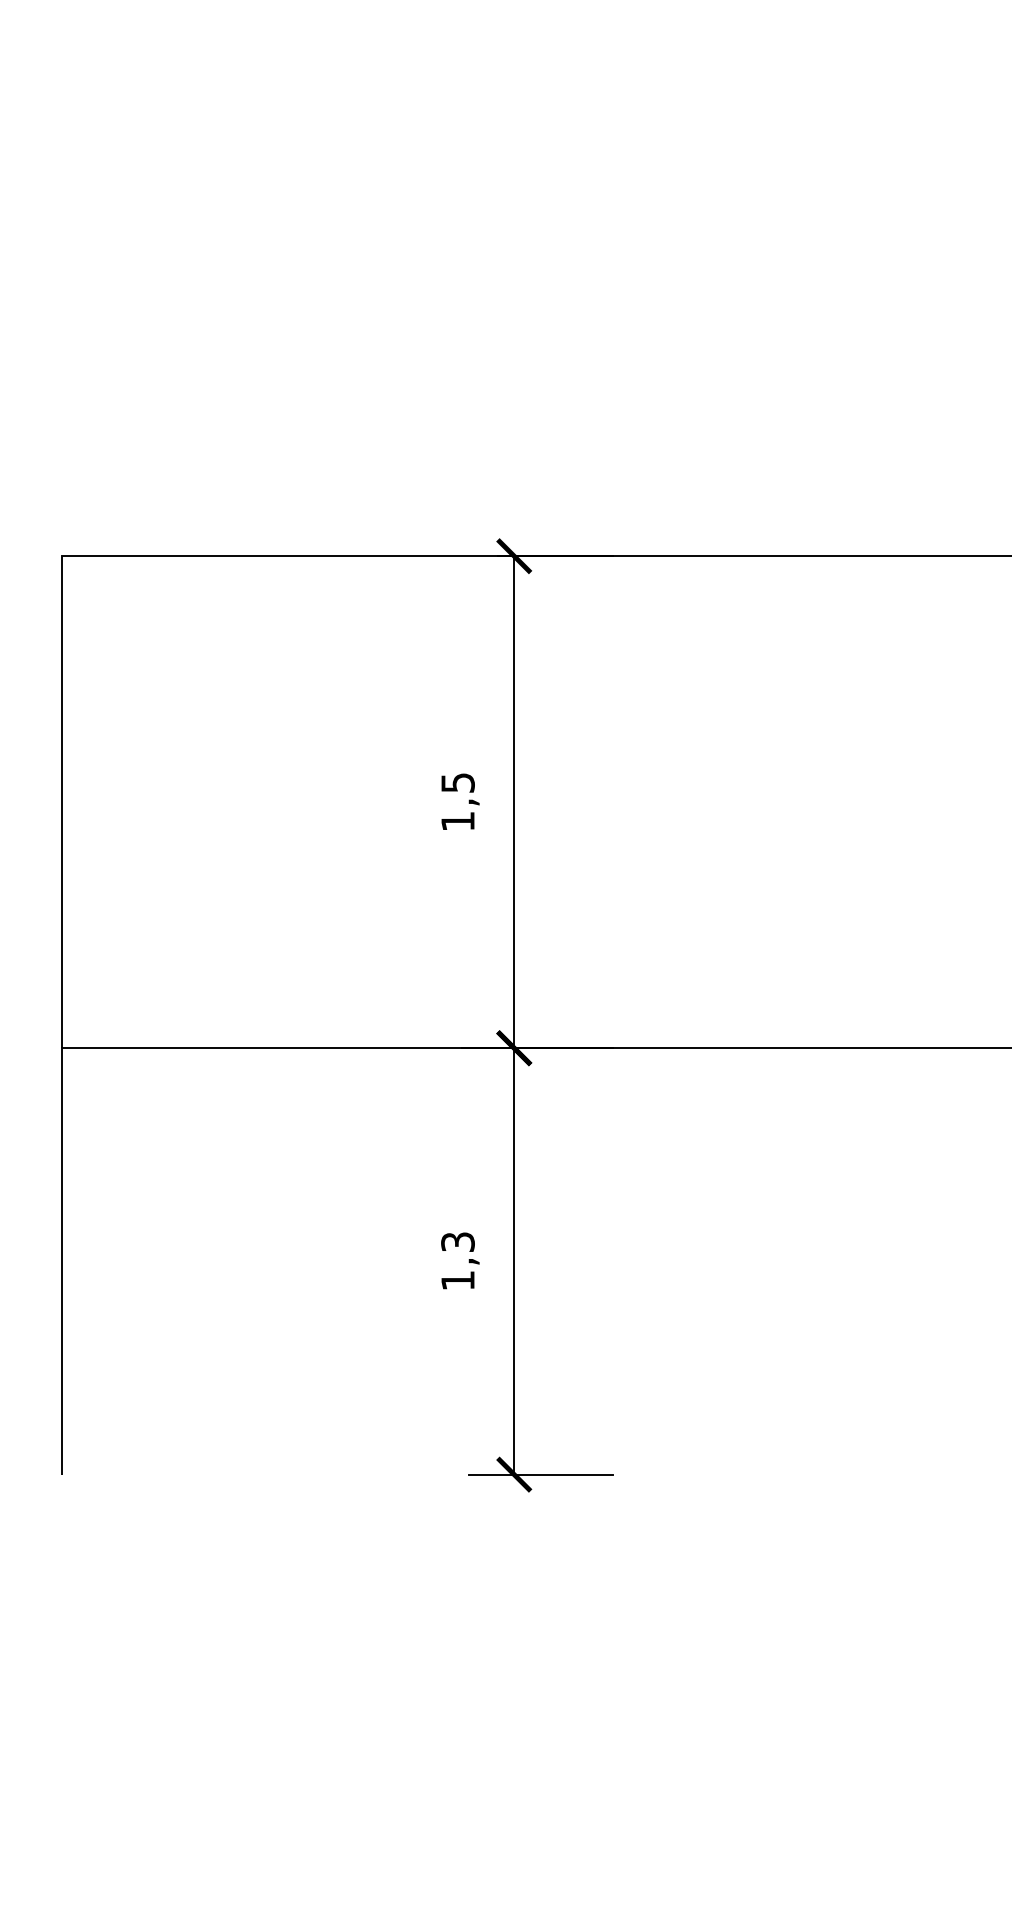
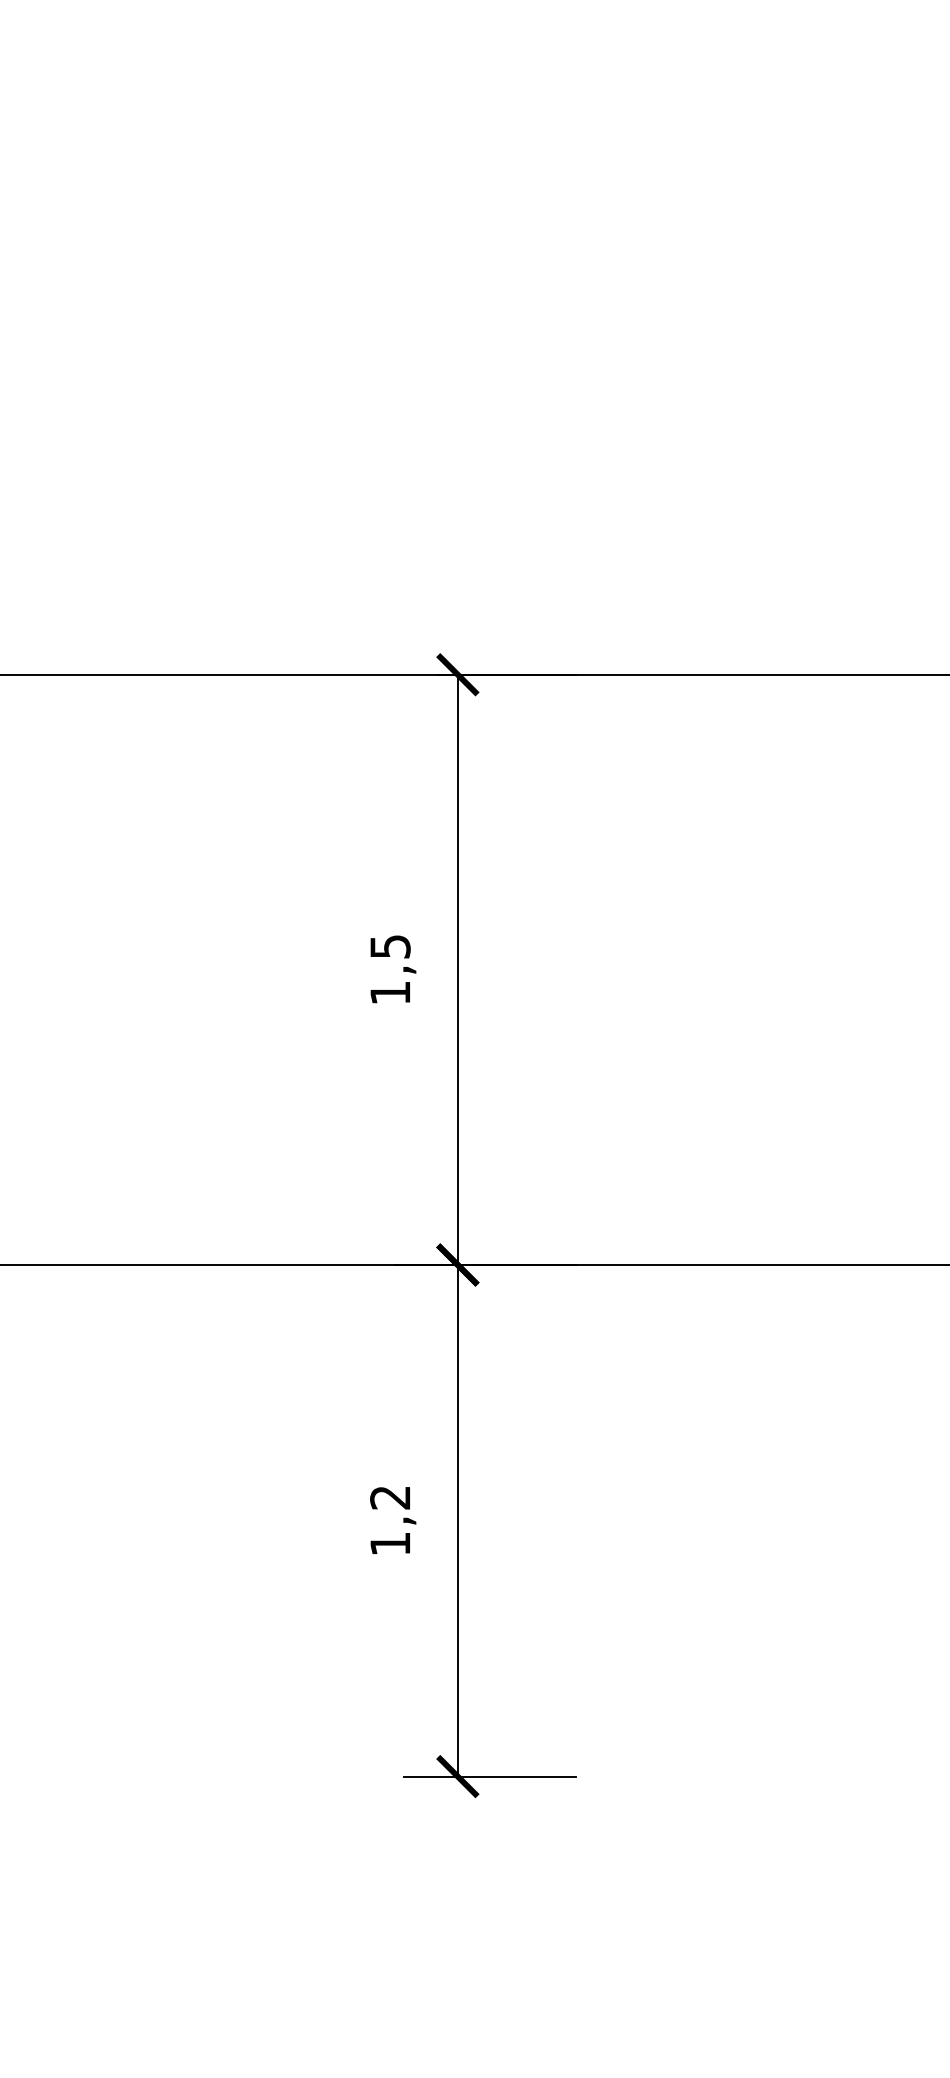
text: (457, 1241) -> (389, 1496), 1,3 -> 1,2

